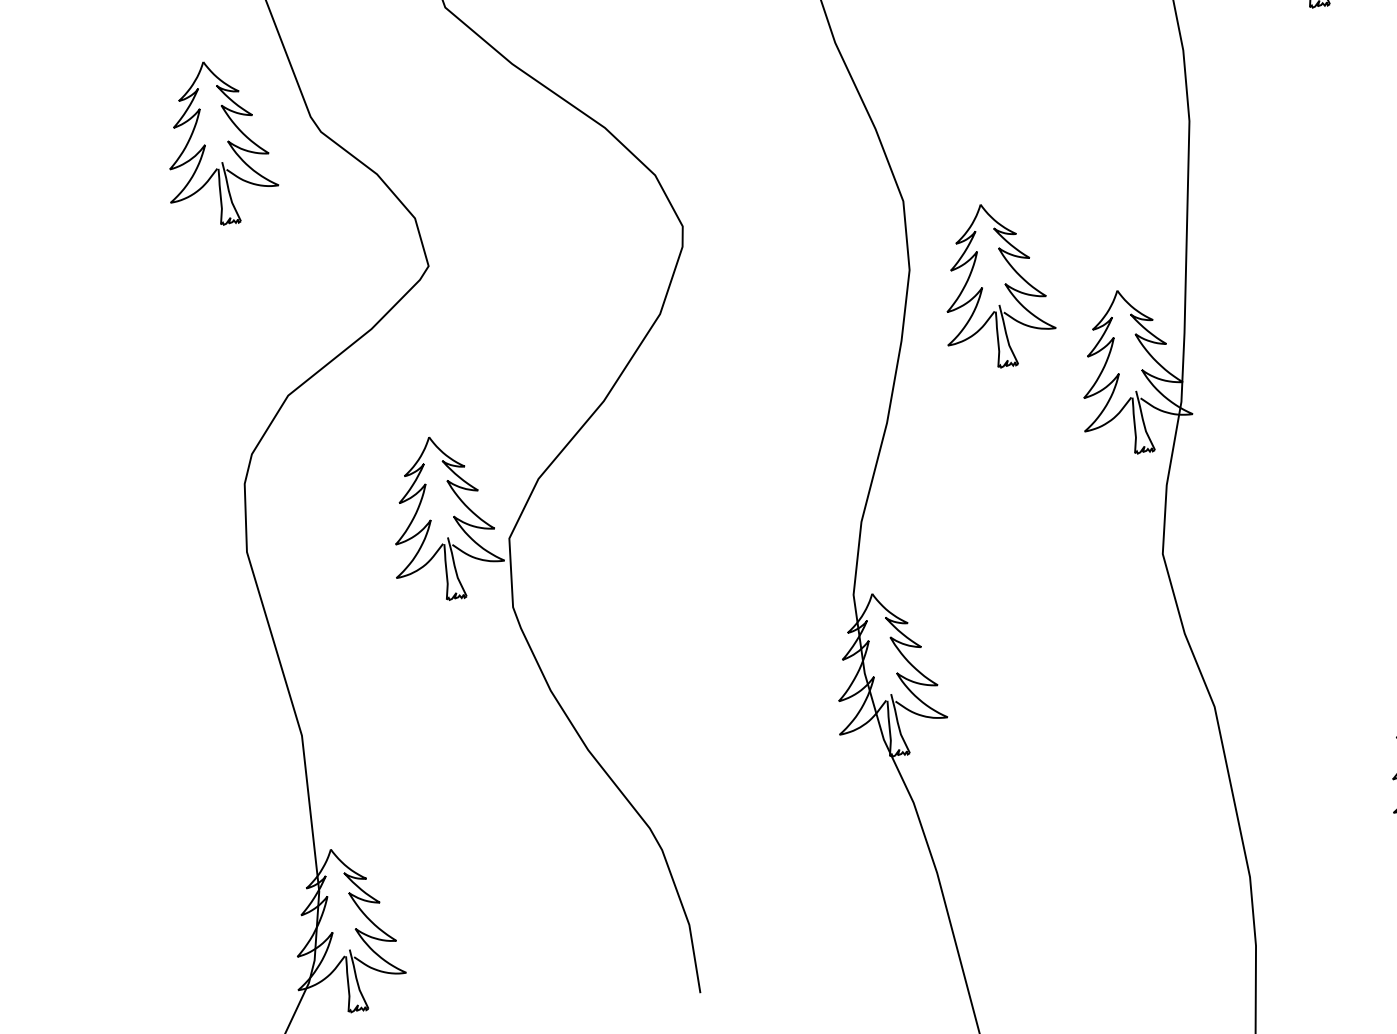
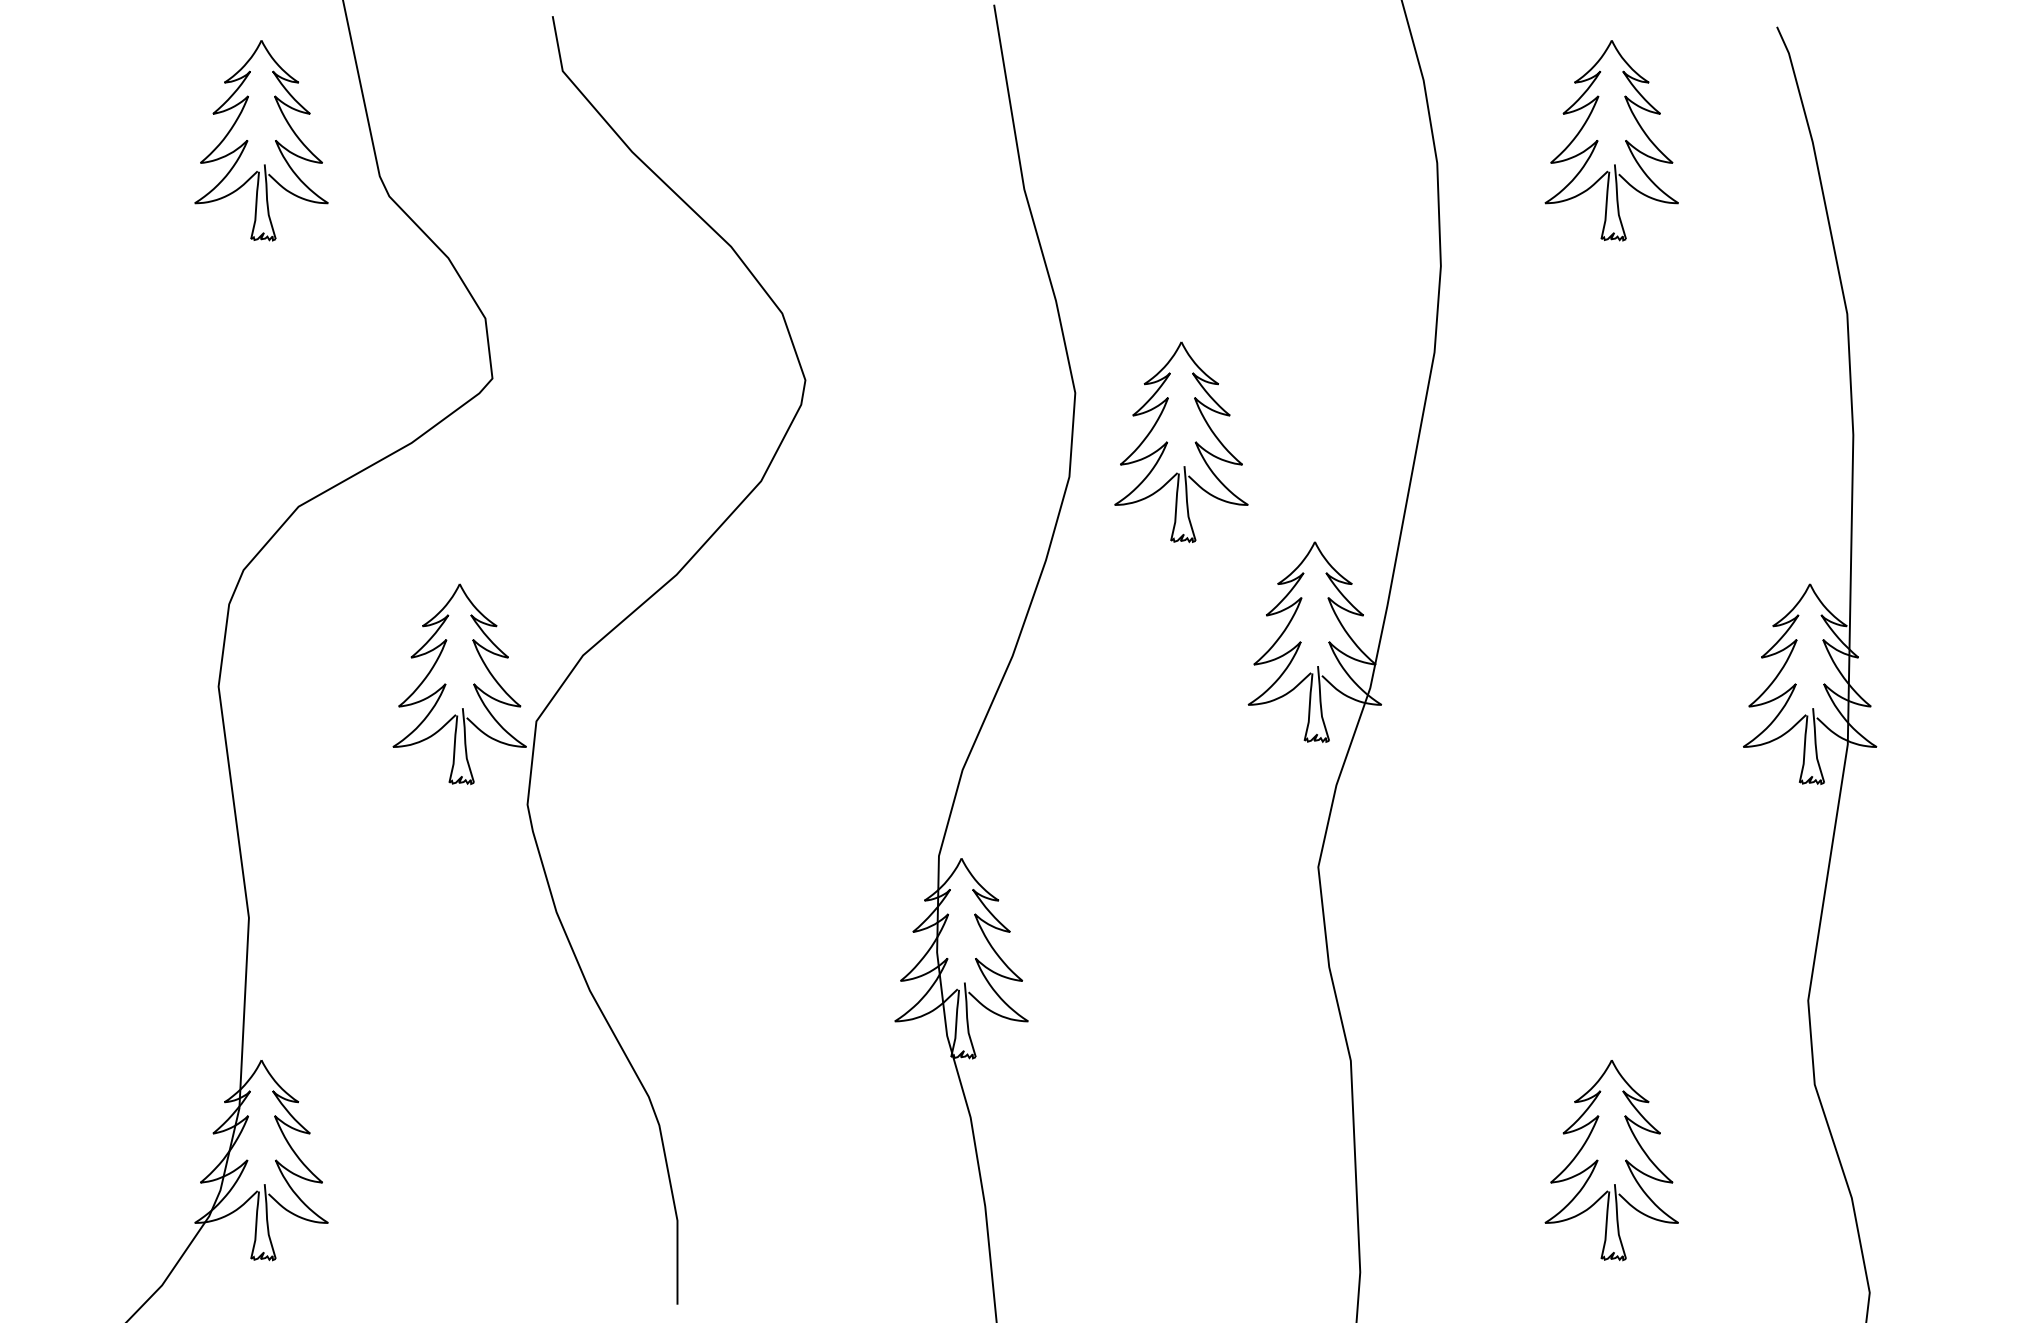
part: (205, 144) -> (248, 140), moved
part: (1004, 284) -> (1194, 442), moved

